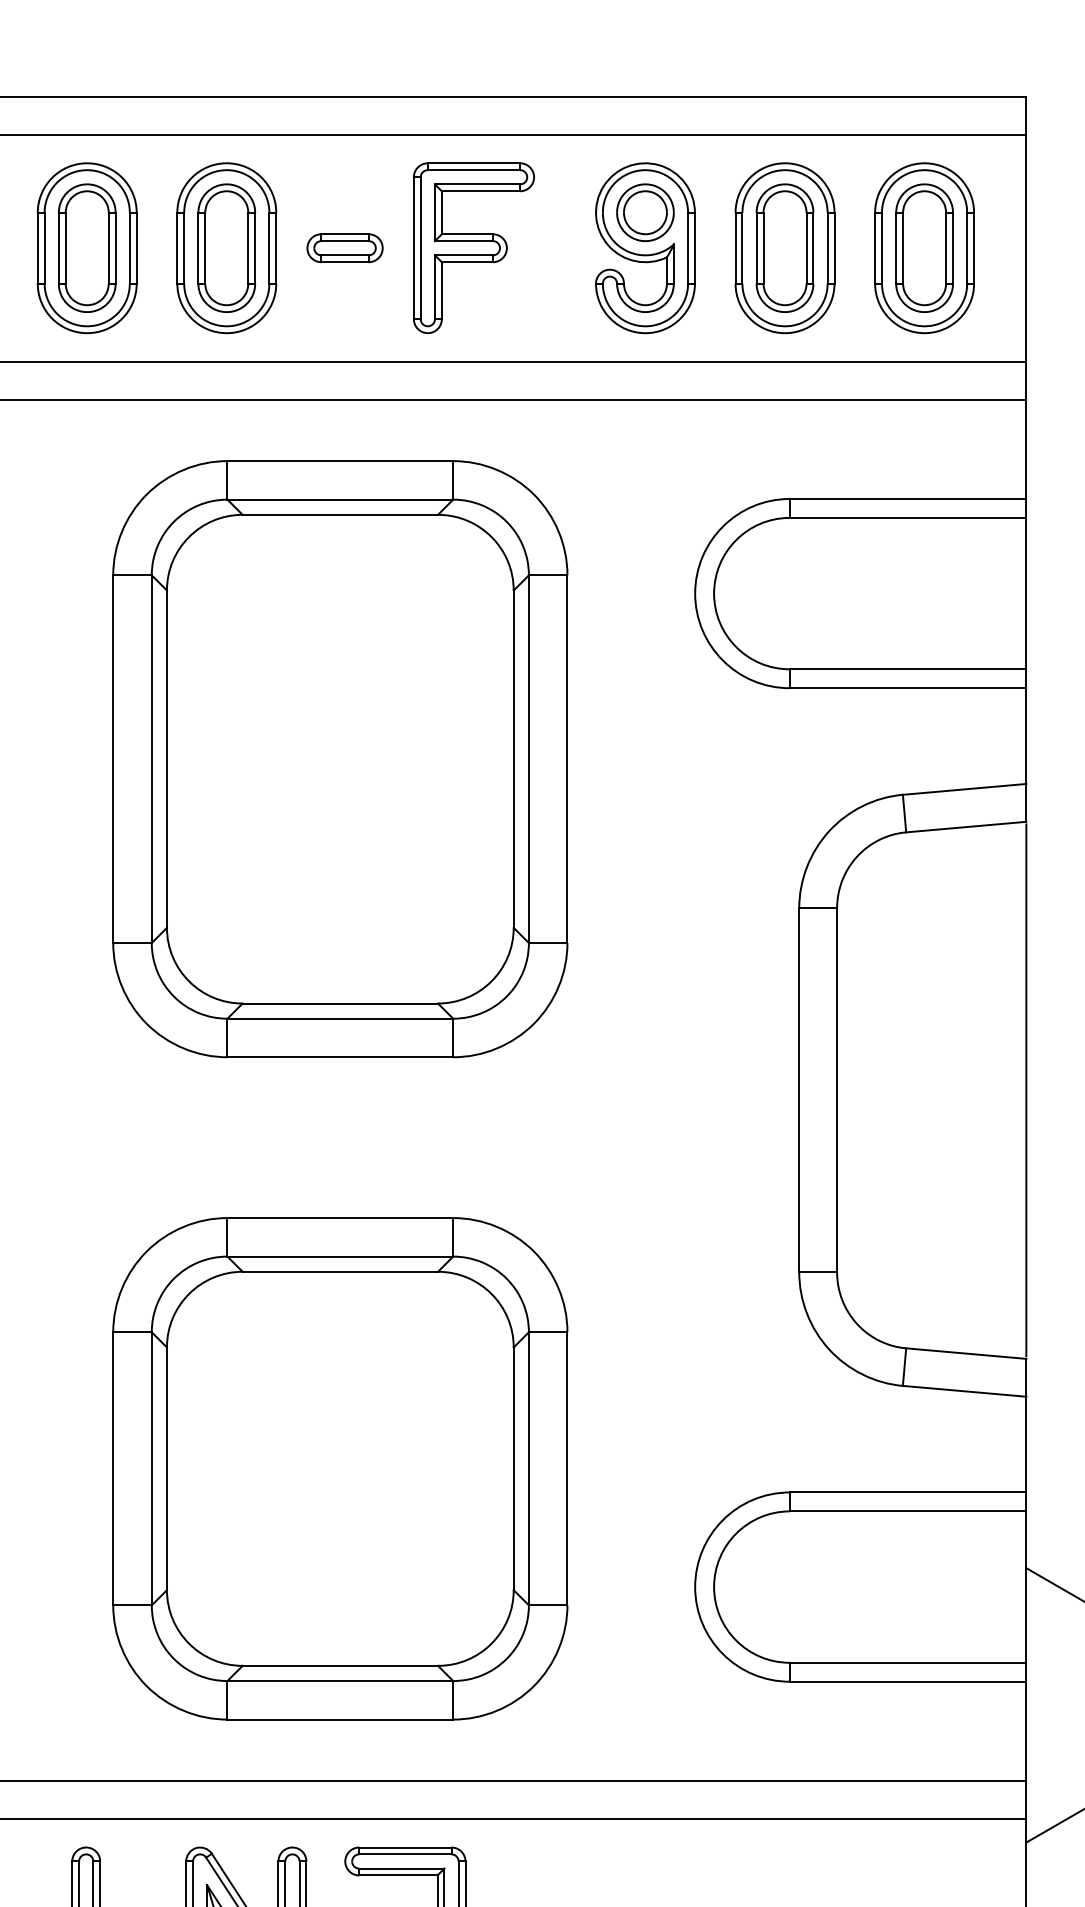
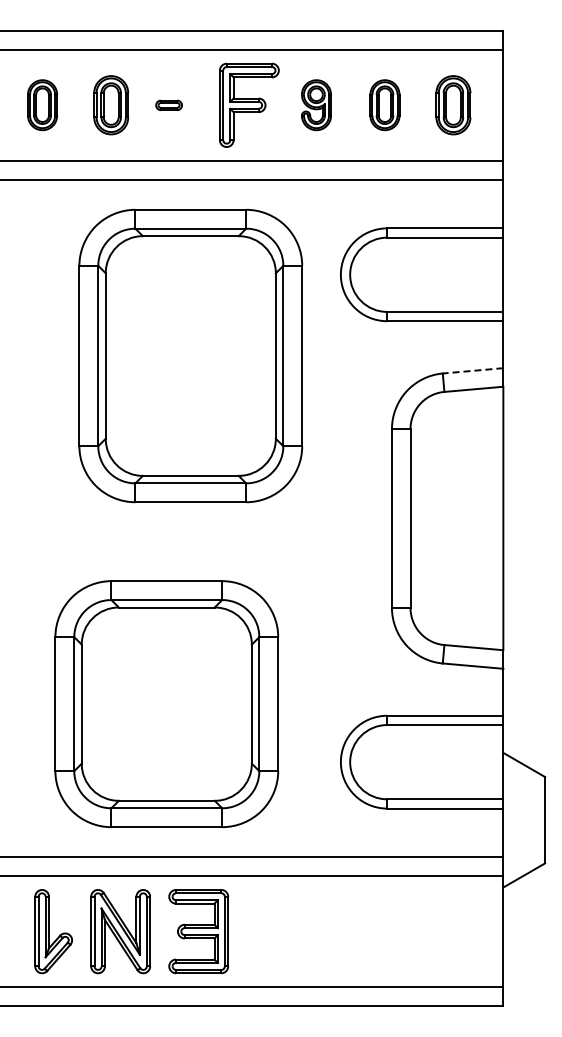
part: (86, 246) -> (42, 104), size x0.6
part: (227, 246) -> (111, 104), size x0.7
part: (474, 246) -> (249, 104), moved
part: (645, 246) -> (316, 104), size x0.6
part: (784, 246) -> (384, 104), size x0.6
part: (924, 246) -> (453, 104), size x0.7
part: (343, 248) -> (168, 105), size x0.7
part: (339, 758) -> (190, 355), moved
line: (963, 788) -> (472, 370), solid -> dashed

